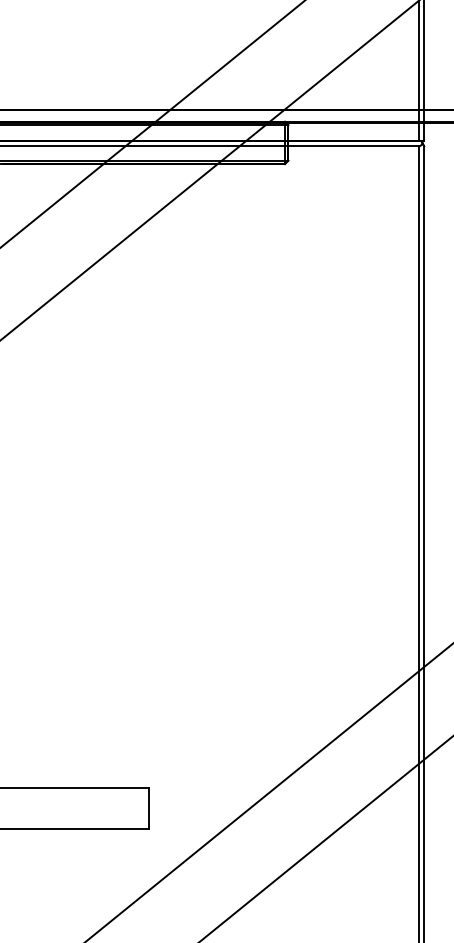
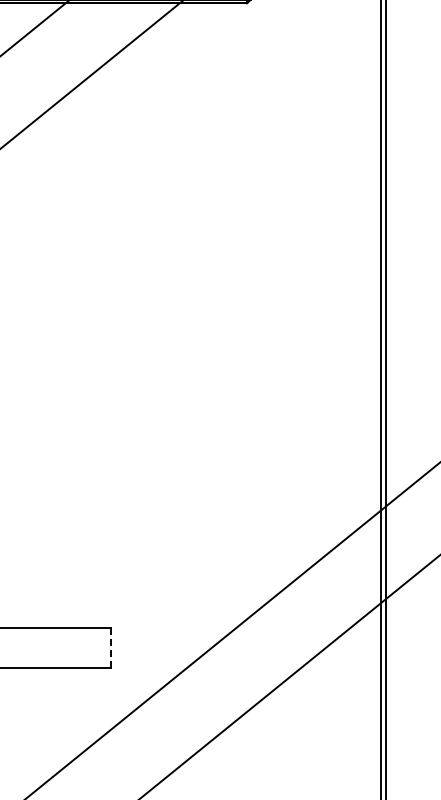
line: (148, 808) -> (110, 647), solid -> dashed

